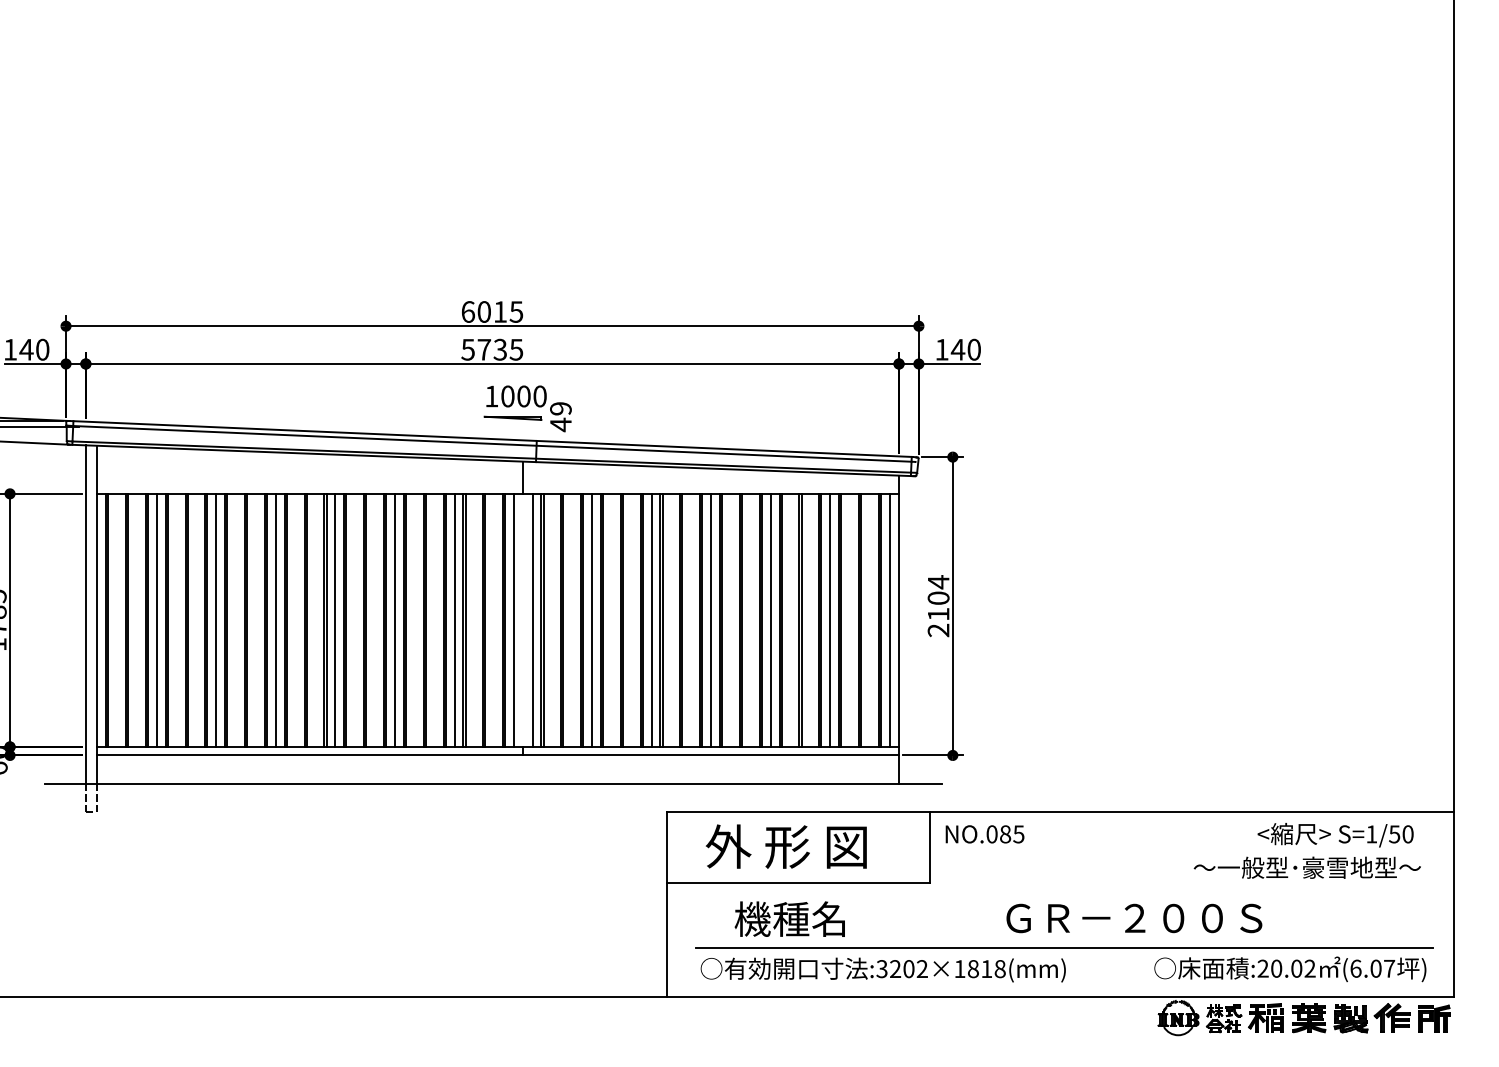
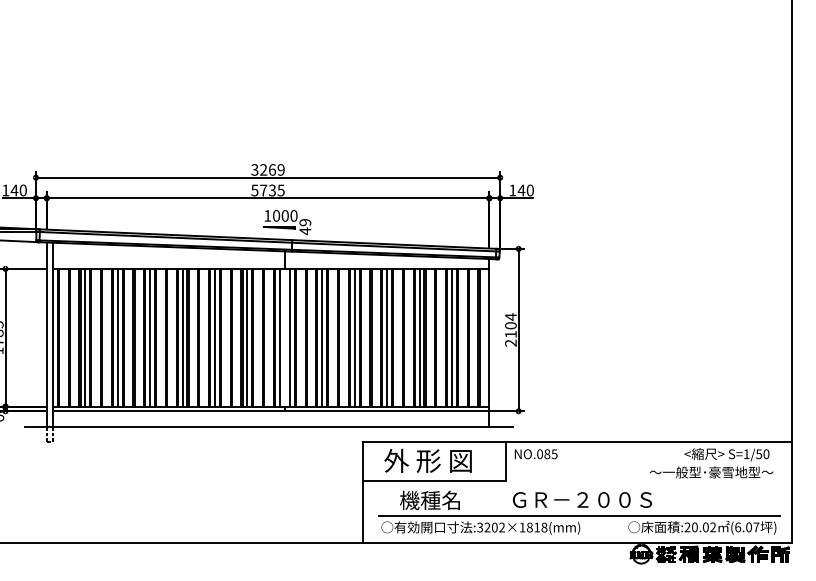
text: (491, 311) -> (267, 169), 6015 -> 3269
line: (890, 619) -> (484, 337), removed
text: (1134, 917) -> (582, 499), moved

